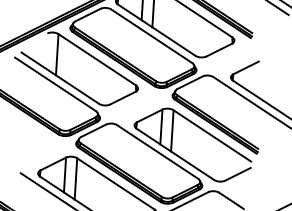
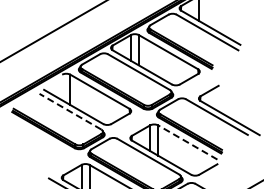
line: (55, 84) -> (70, 111), solid -> dashed
line: (211, 135) -> (187, 142), solid -> dashed

